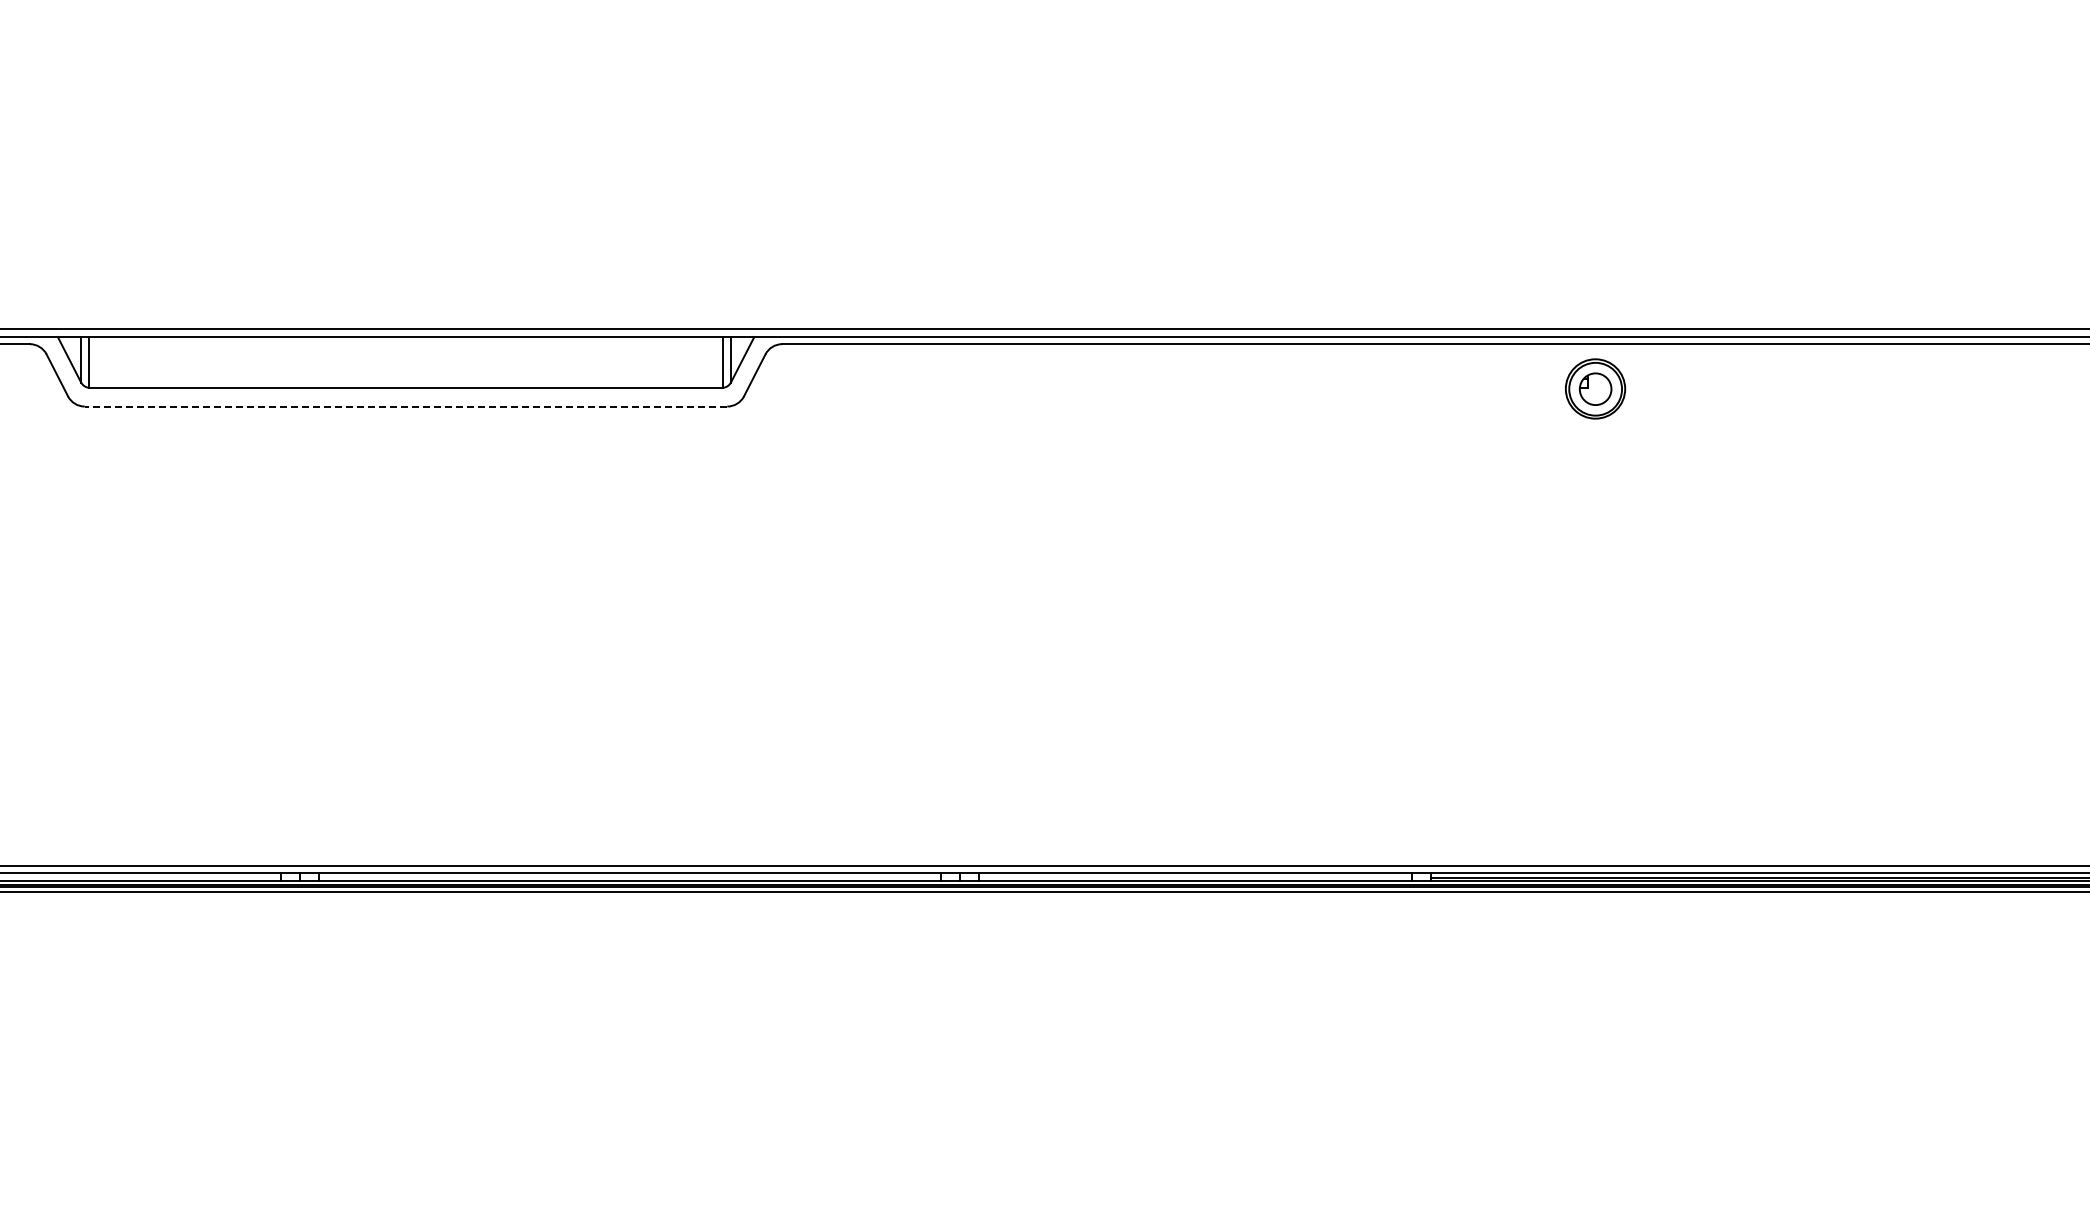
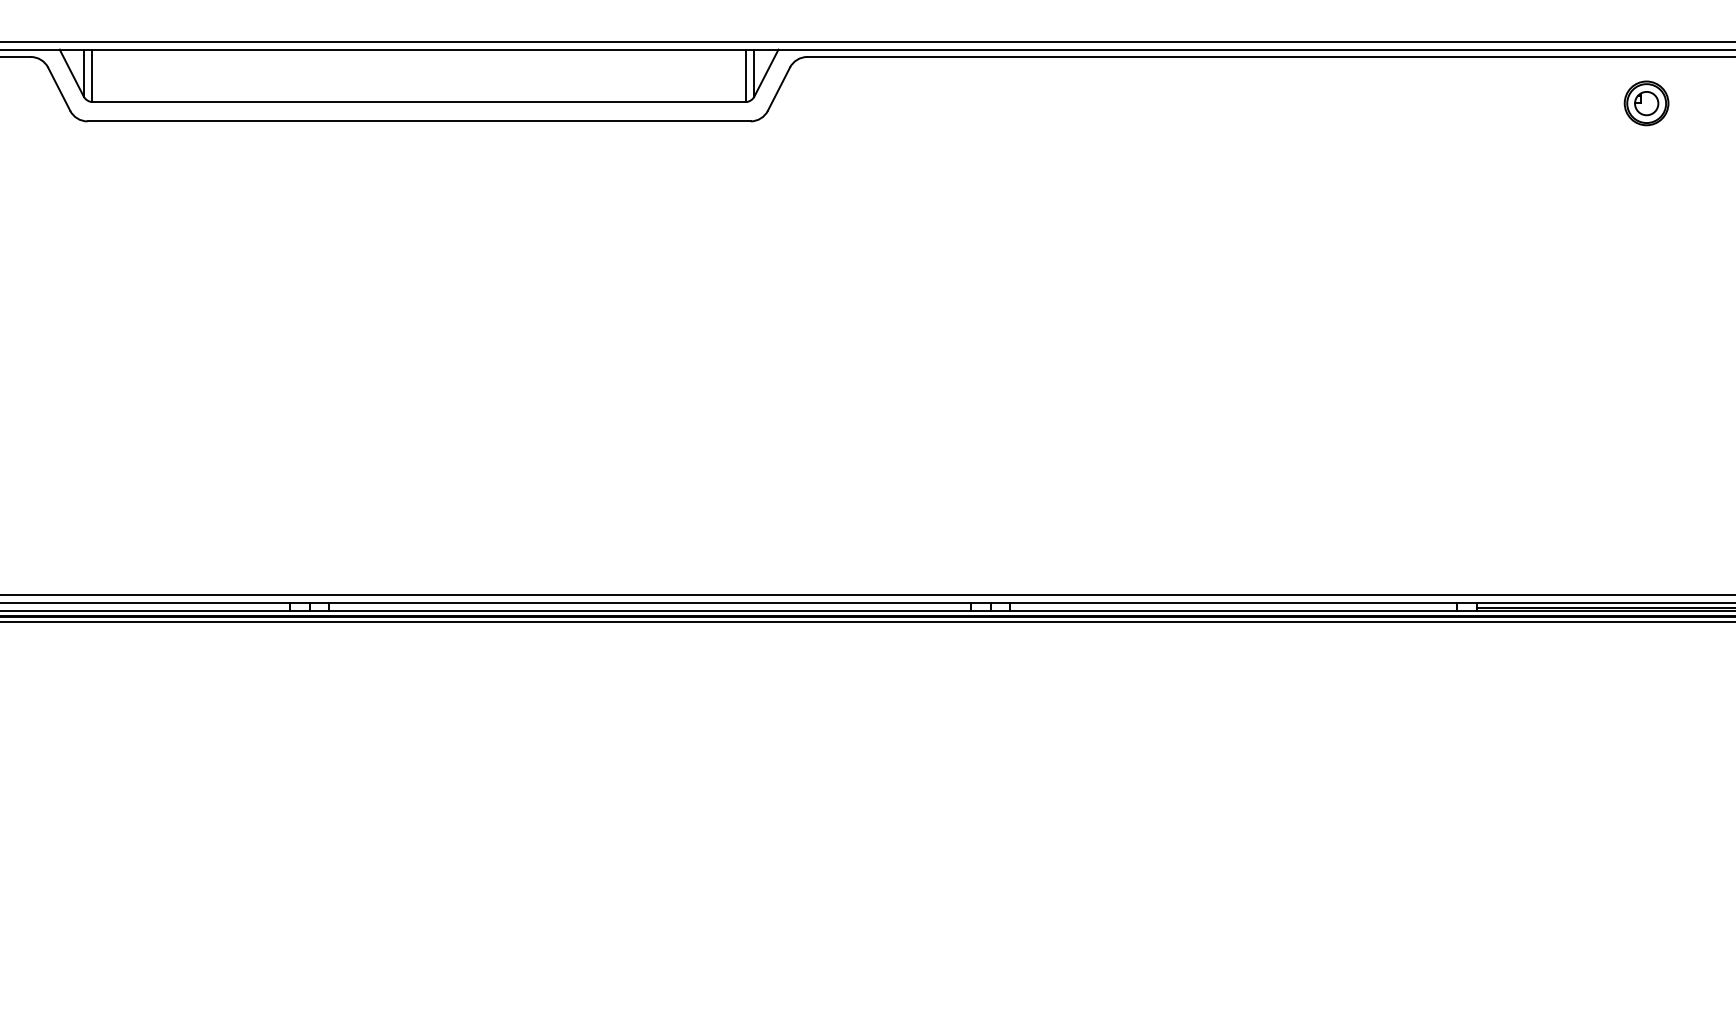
part: (1595, 389) -> (1646, 103), size x0.71
line: (405, 406) -> (418, 121), dashed -> solid

